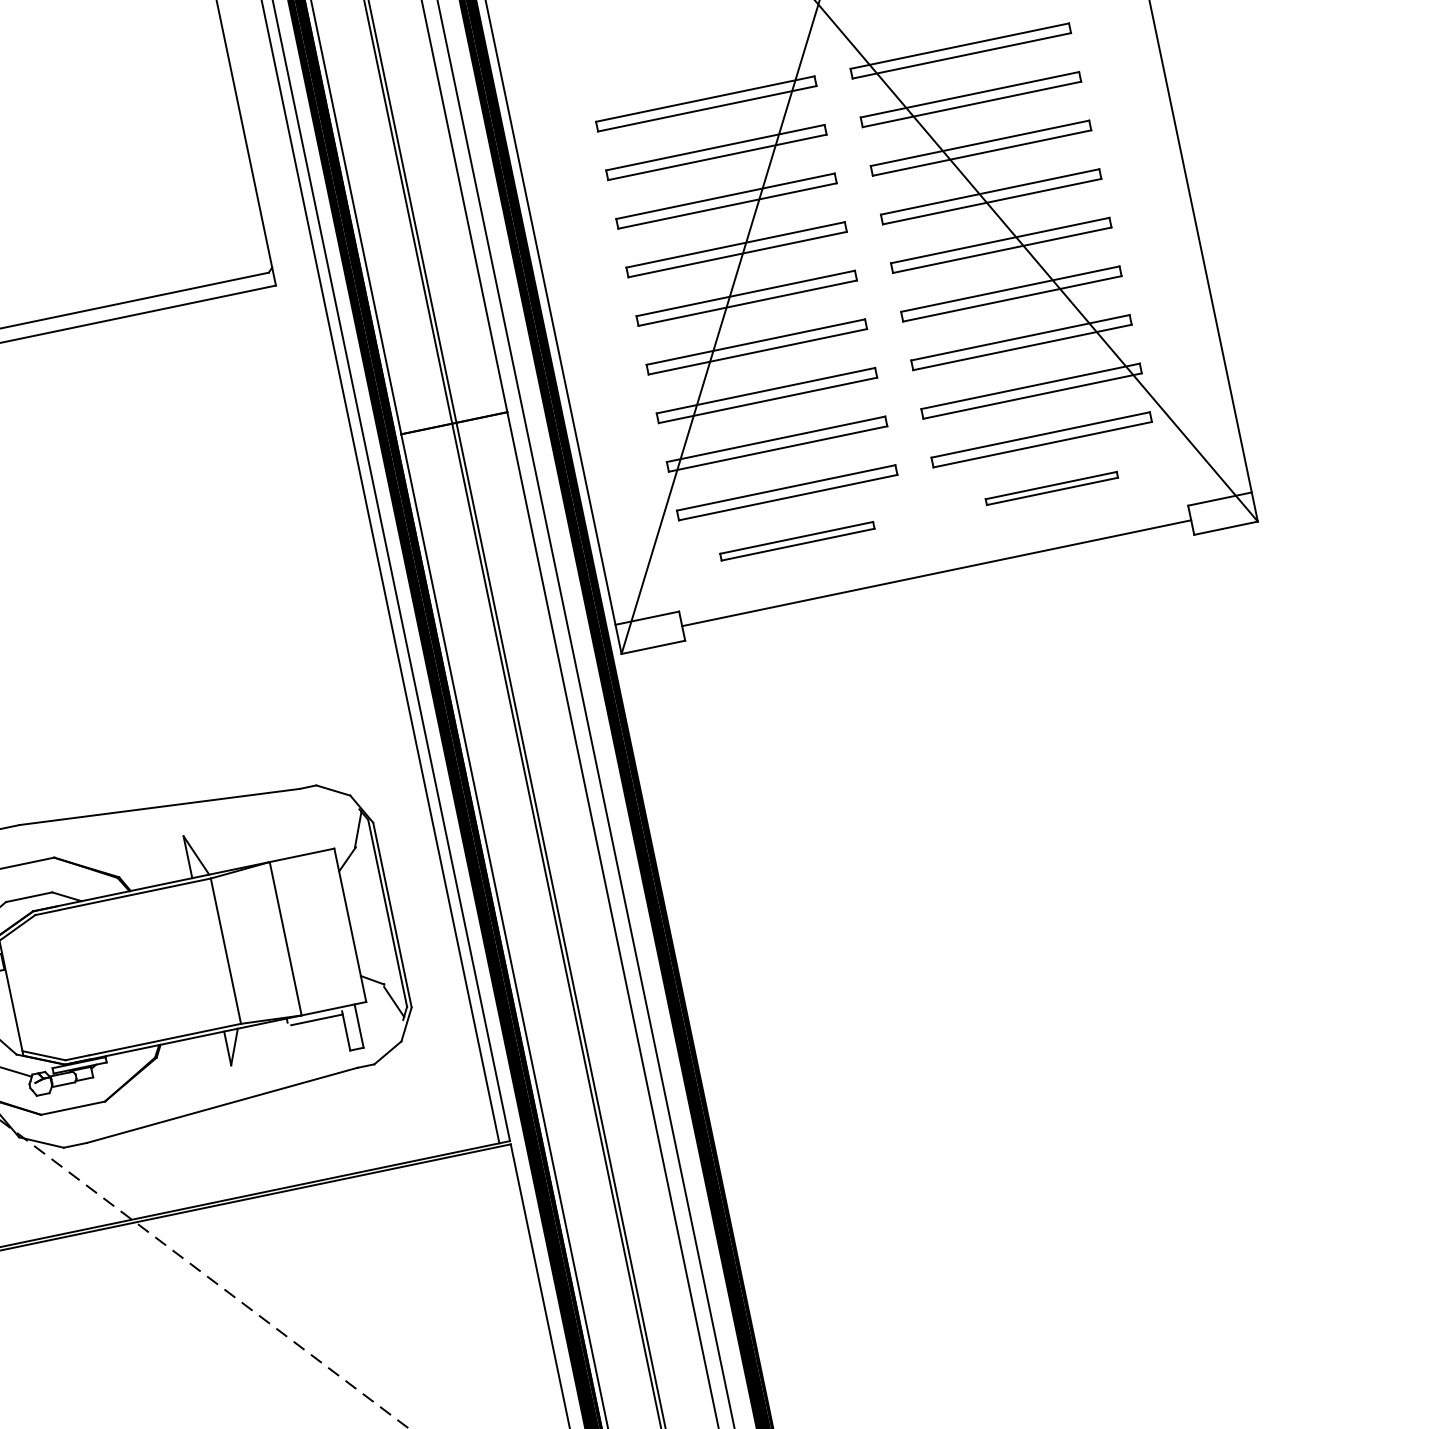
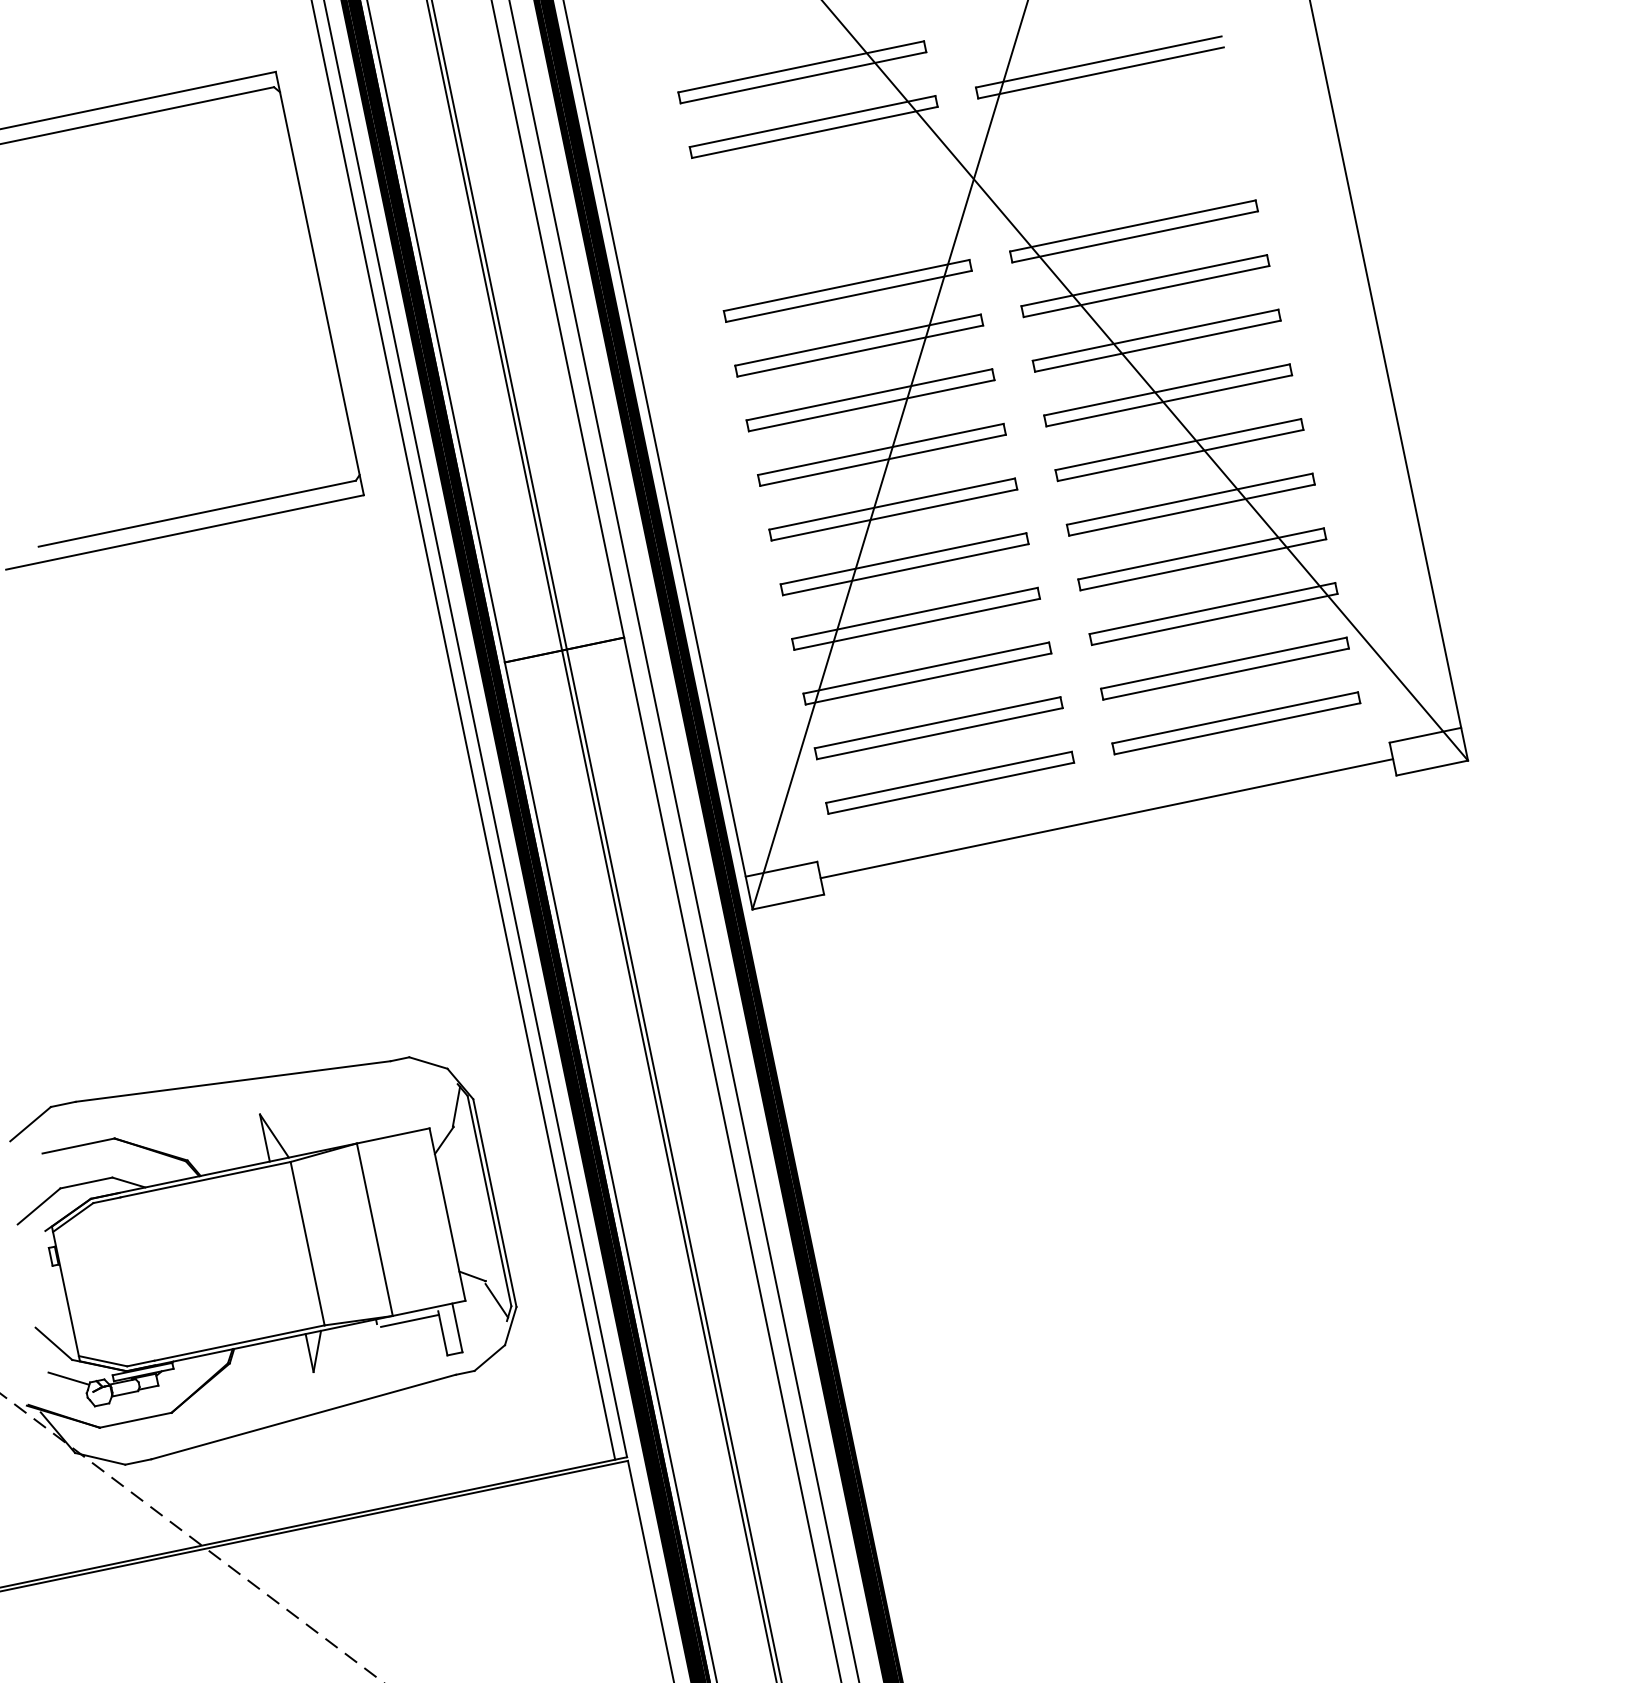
part: (1051, 488) -> (1236, 723), size x1.67
part: (797, 541) -> (950, 782), size x1.43

